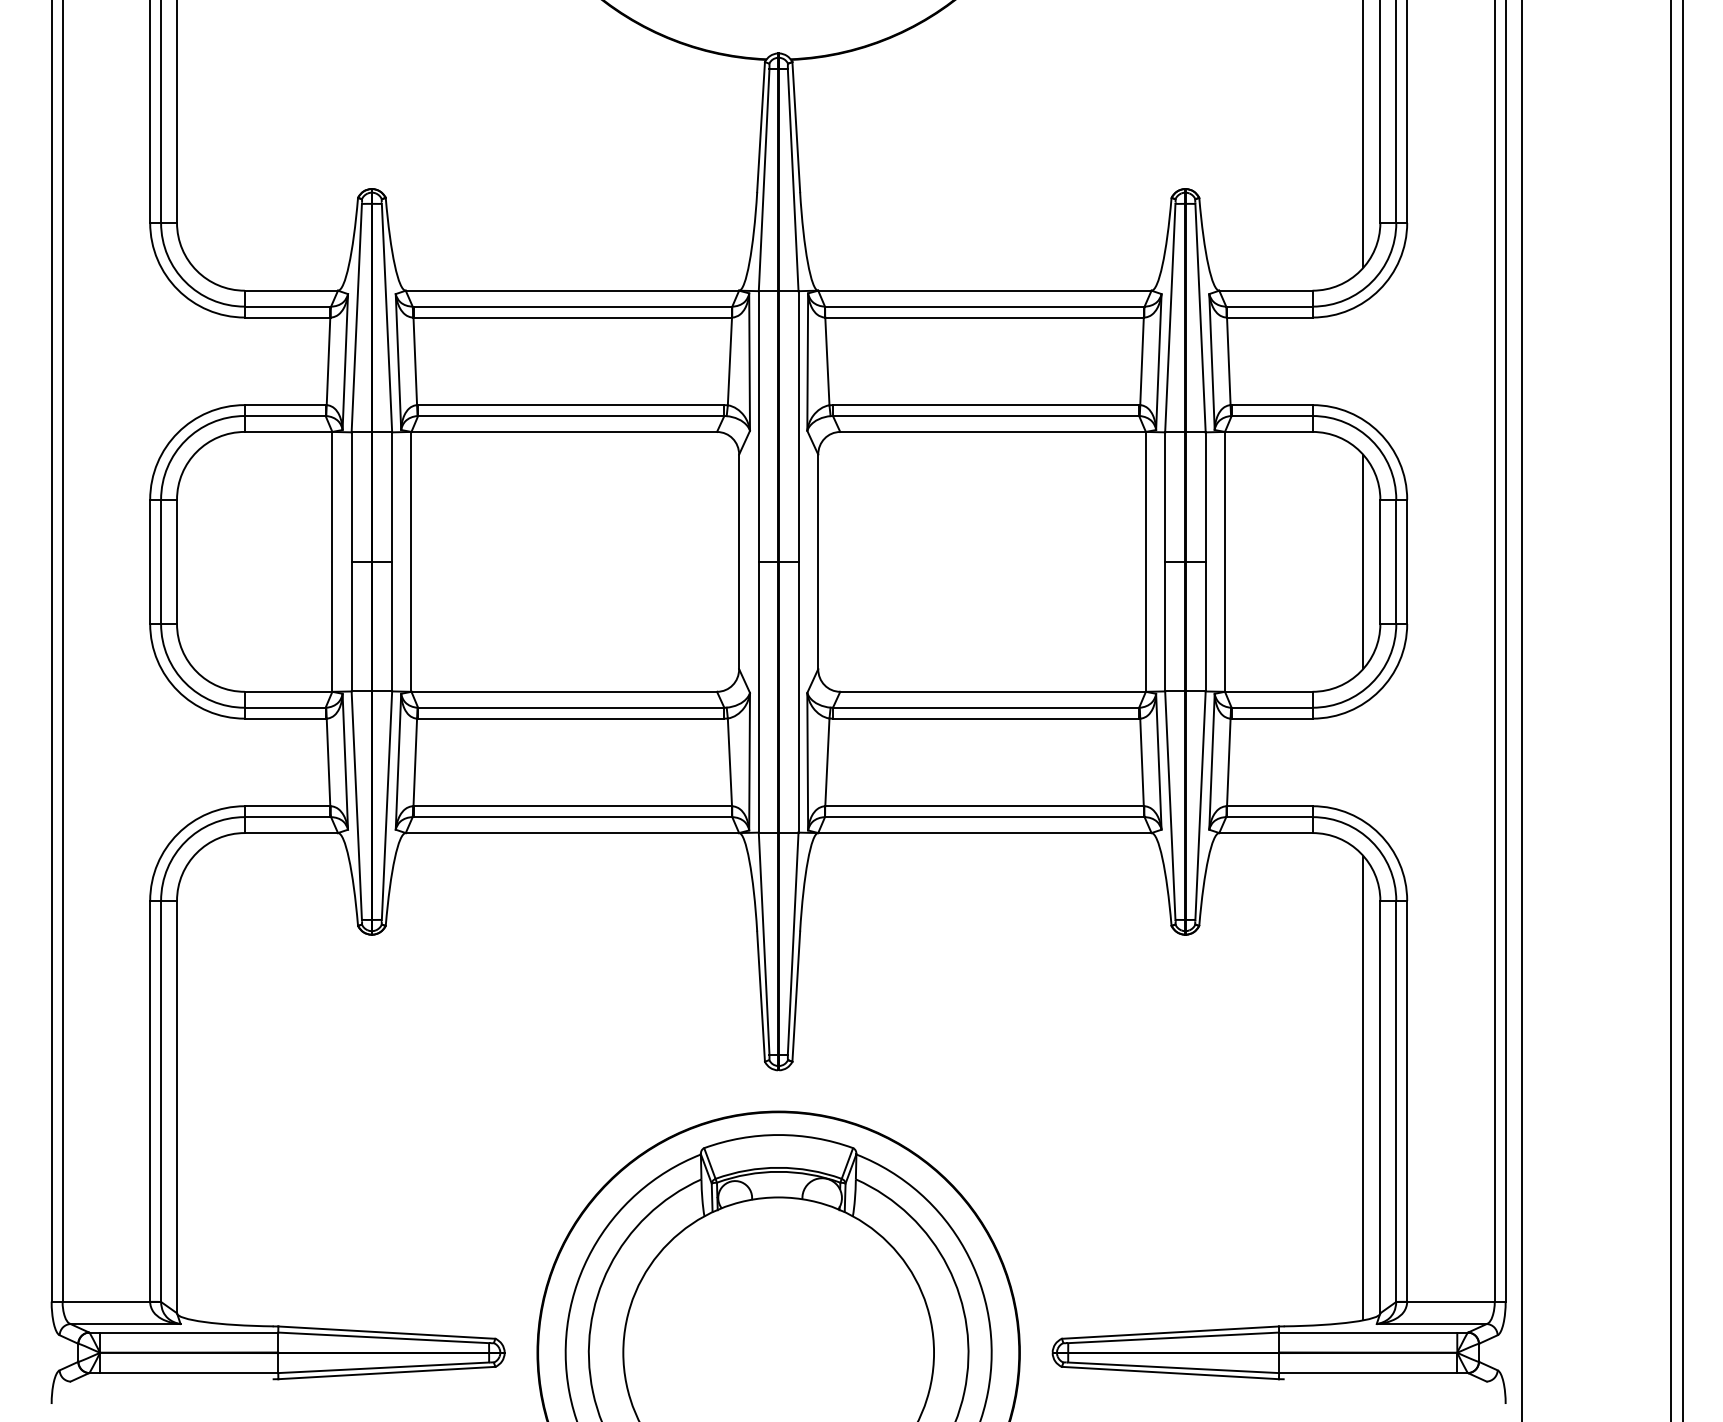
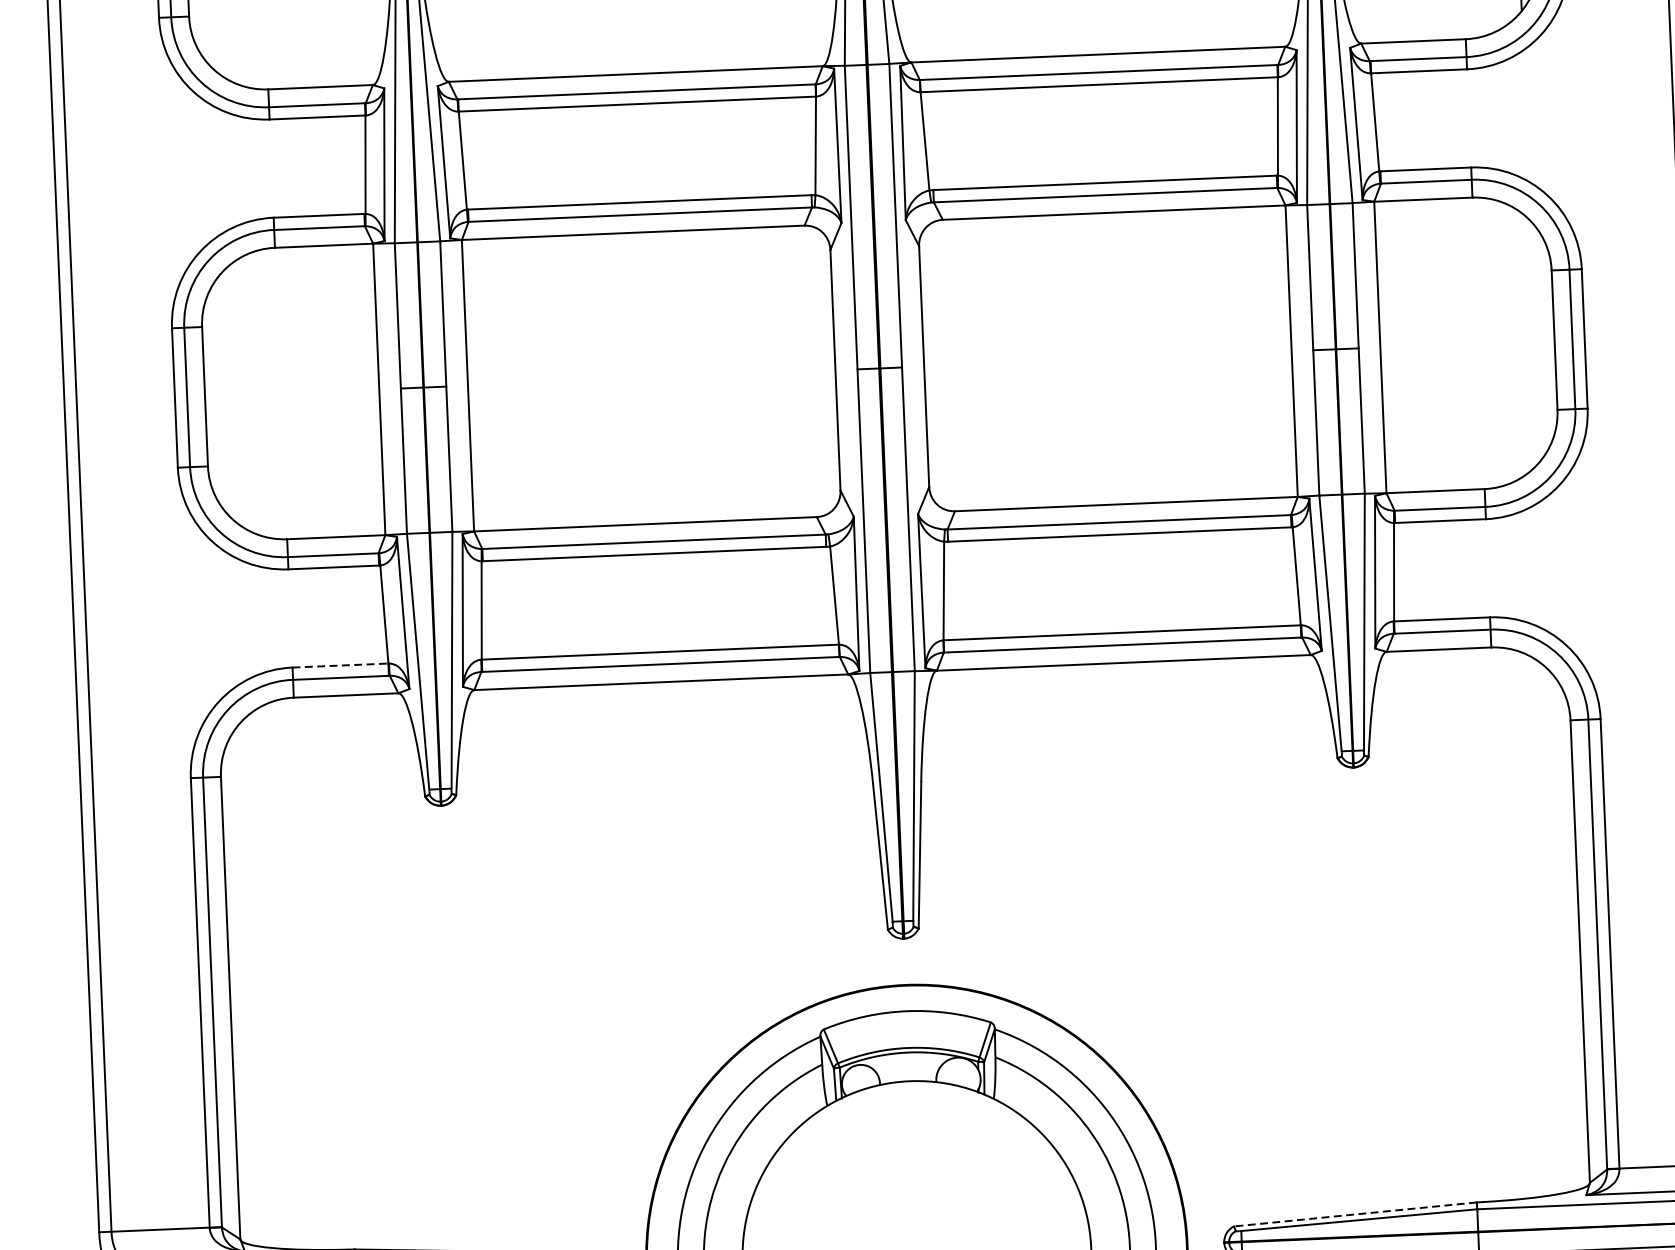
line: (1363, 561) -> (1535, 340), removed
line: (287, 806) -> (340, 665), solid -> dashed
line: (1363, 1088) -> (1560, 931), removed
line: (1170, 1332) -> (1355, 1214), solid -> dashed

